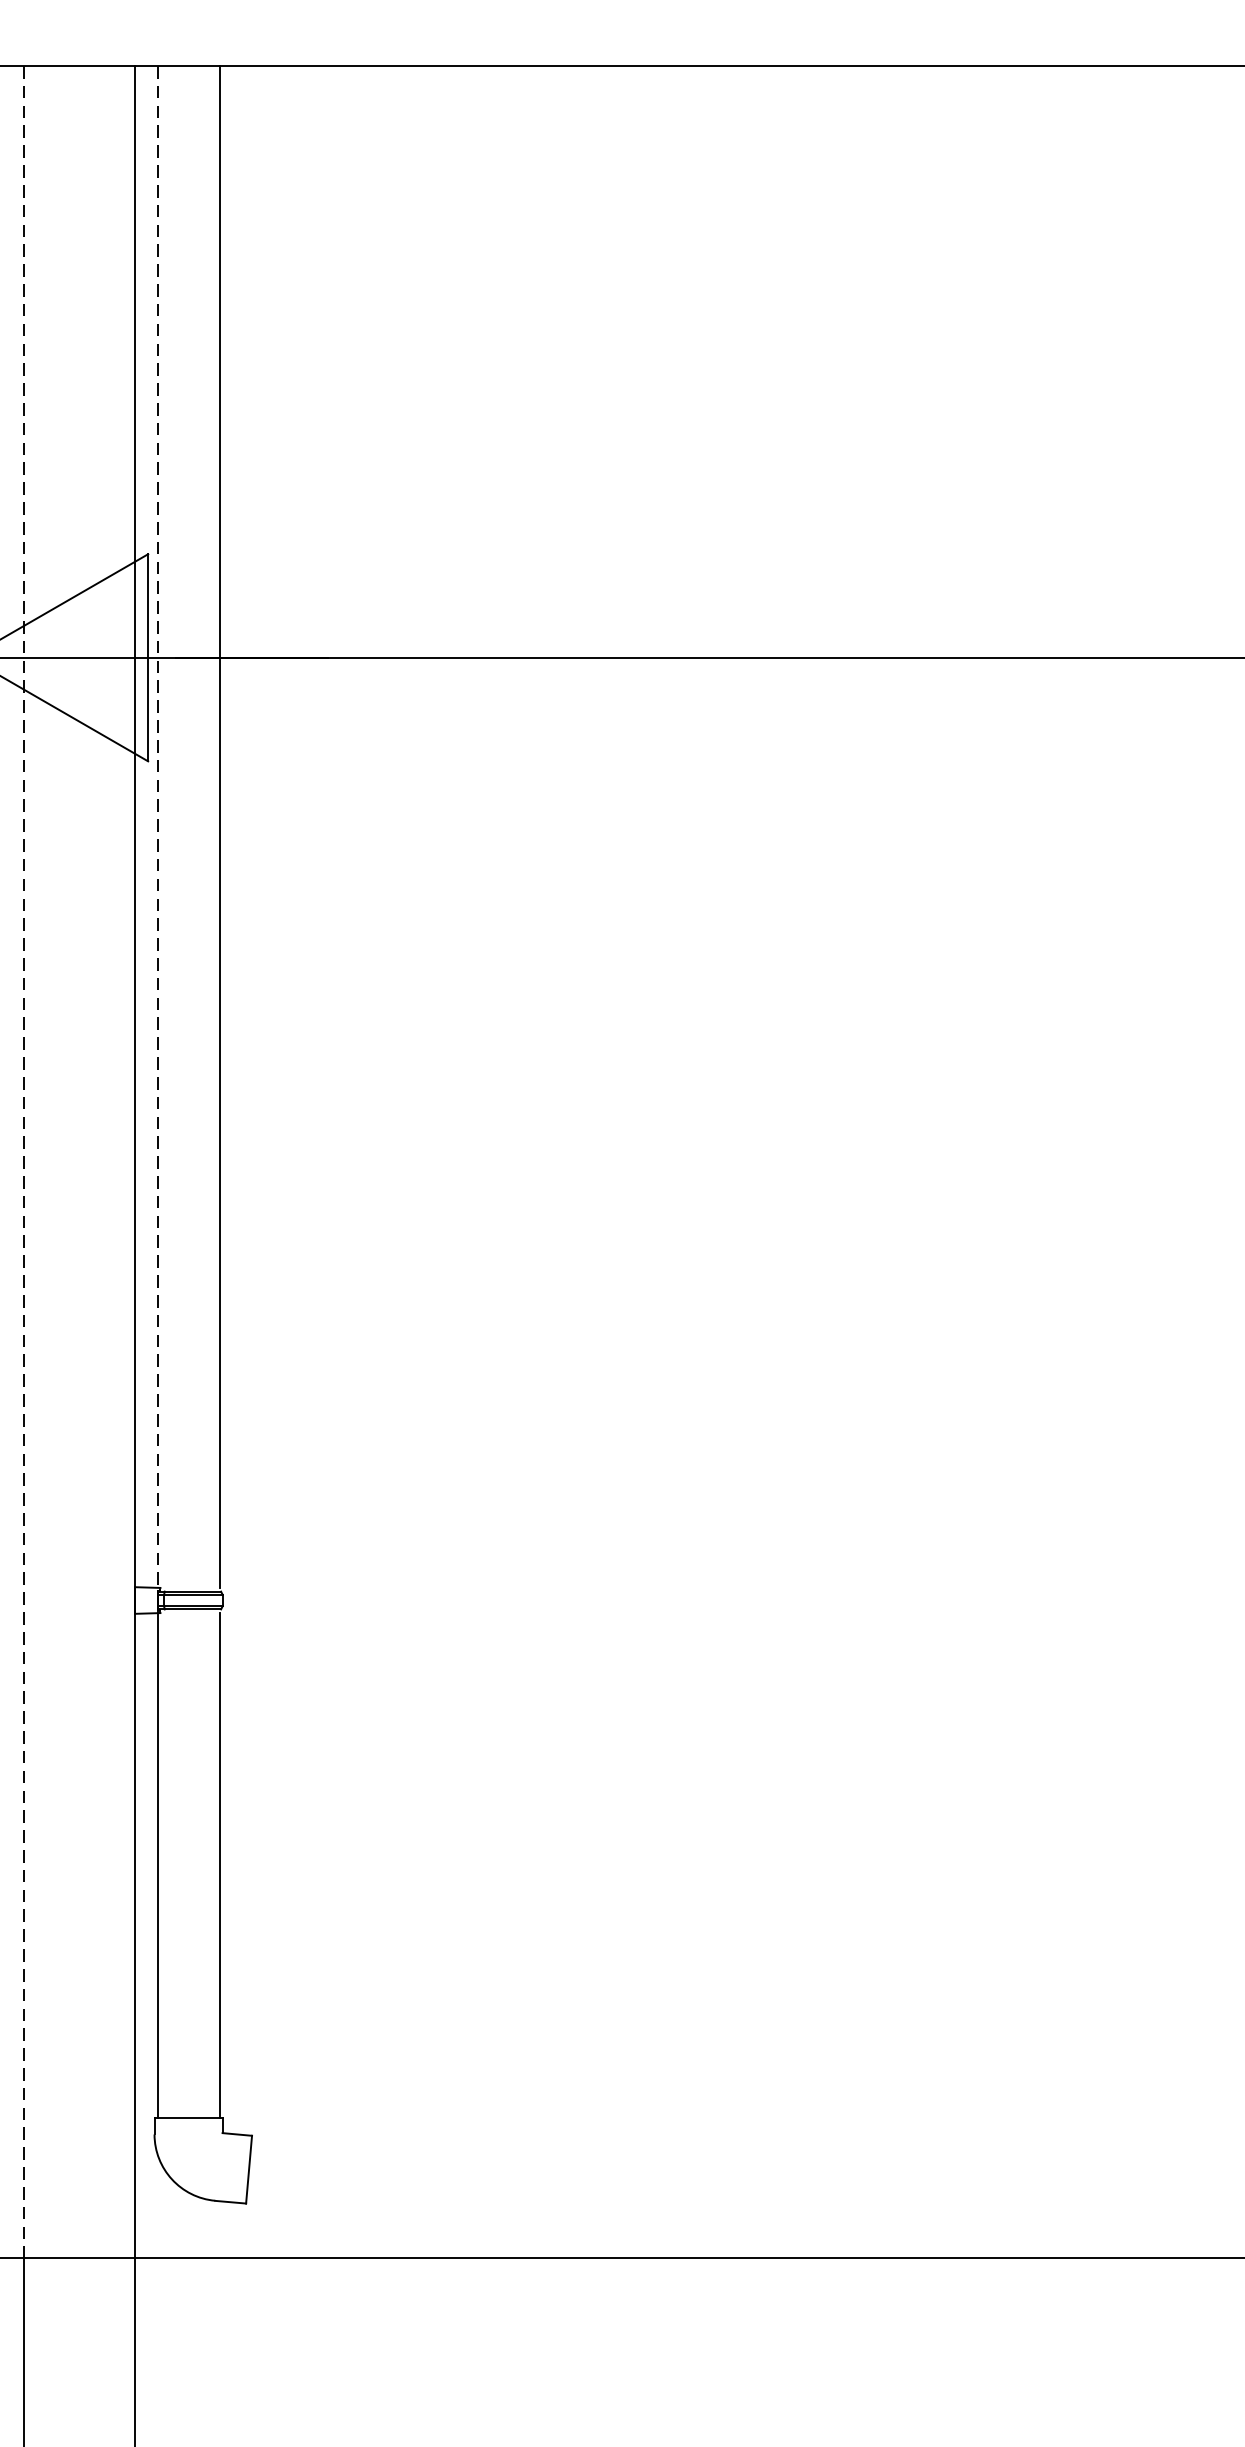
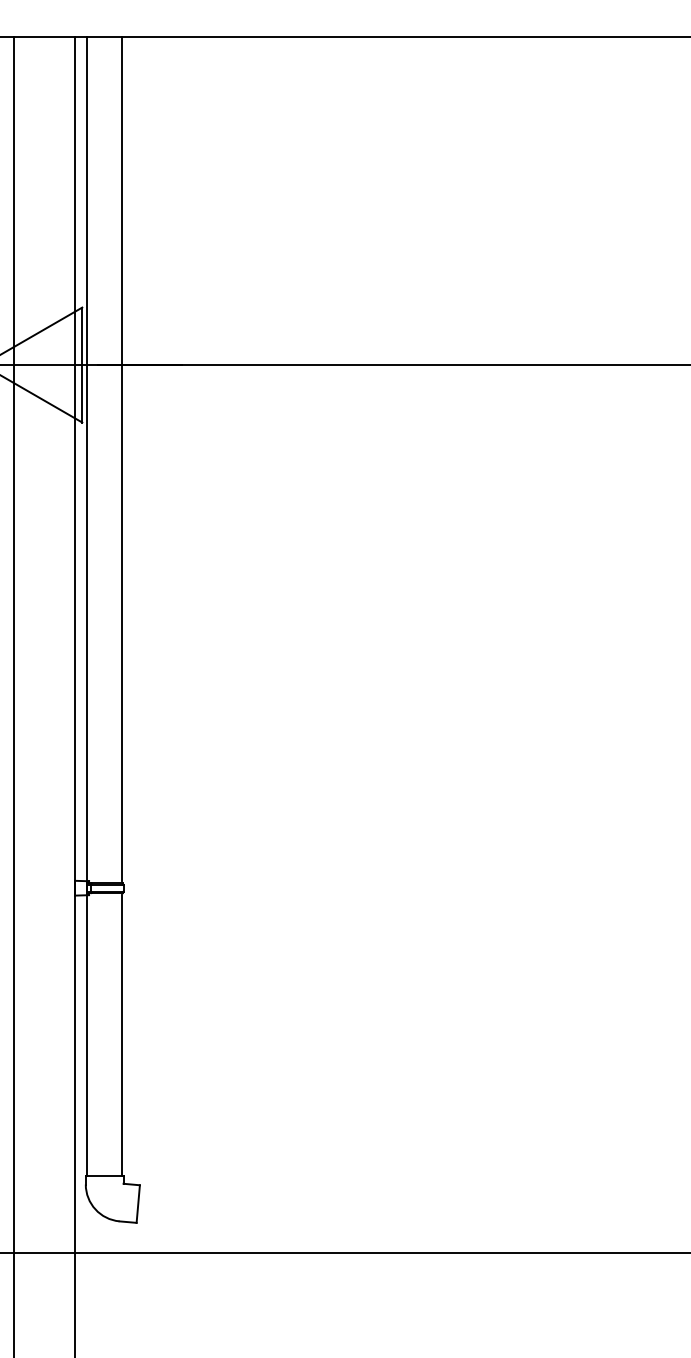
line: (157, 829) -> (87, 460), dashed -> solid
line: (24, 1163) -> (13, 645), dashed -> solid

